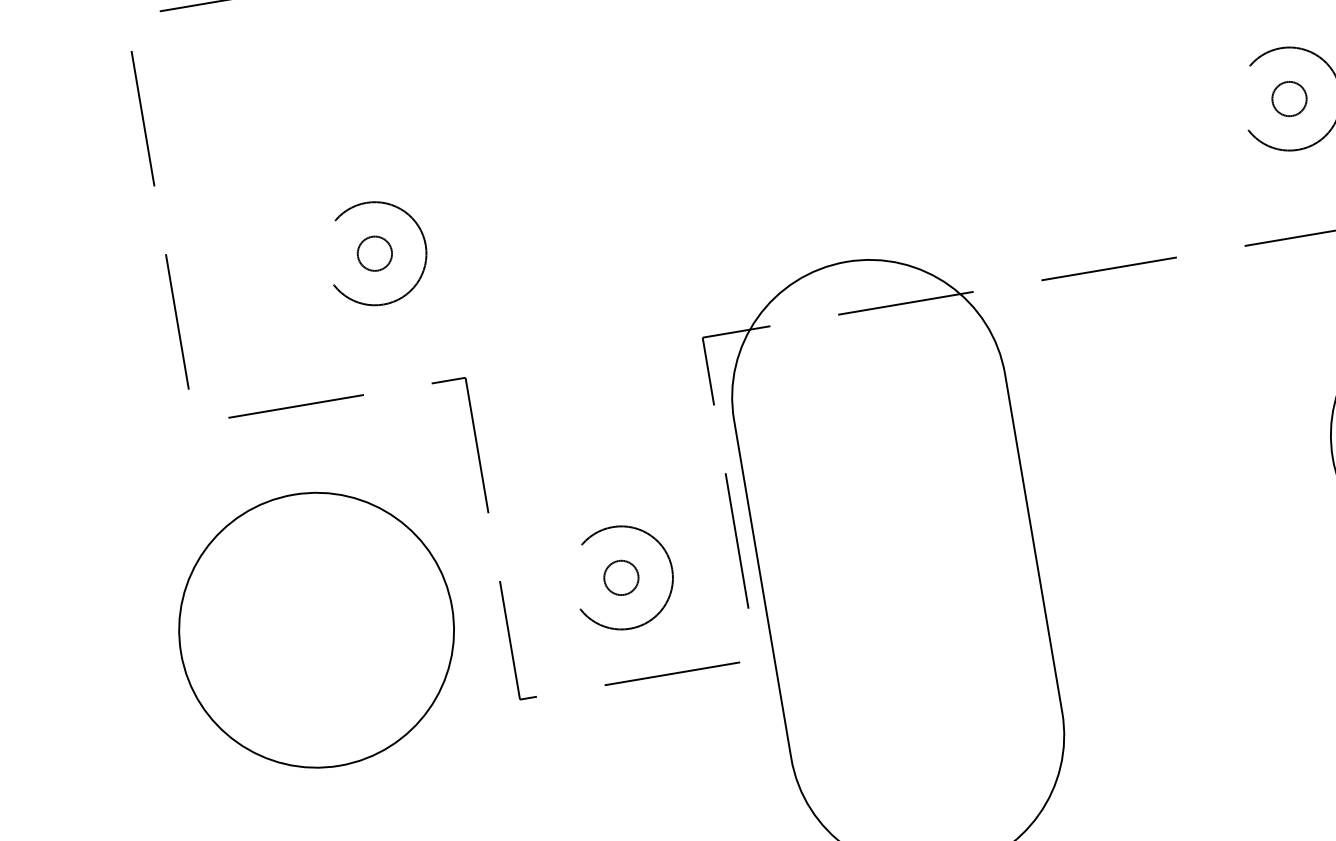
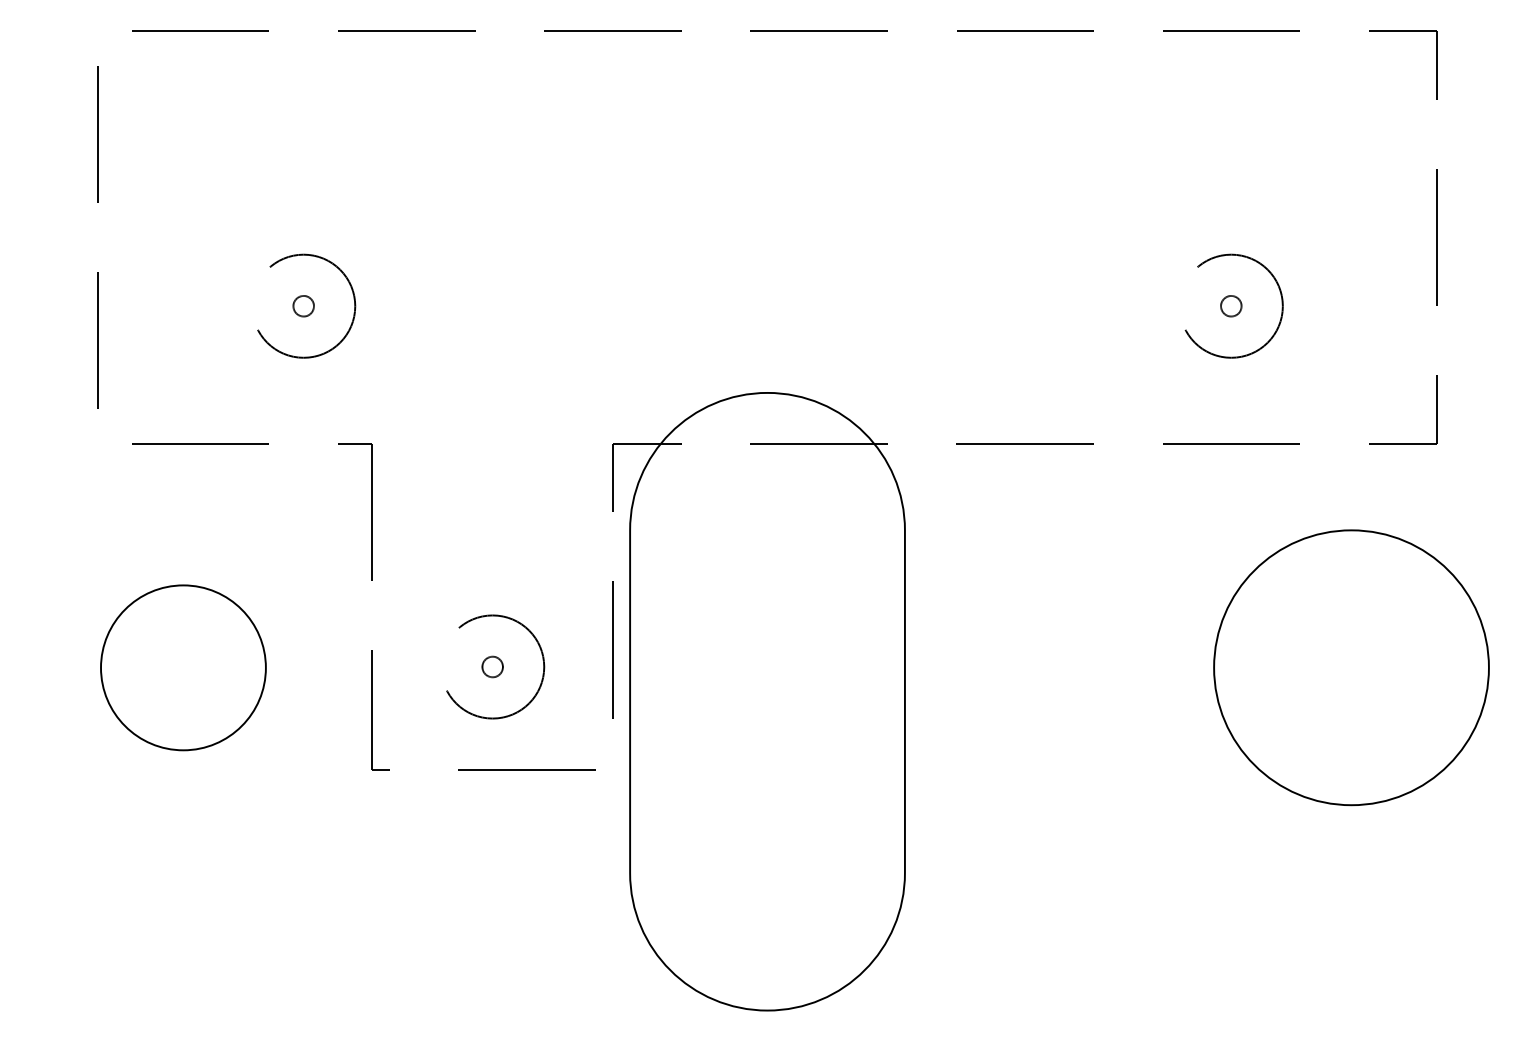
circle: (1289, 99) -> (1231, 306), size x0.6
circle: (374, 254) -> (303, 306), size x0.6
circle: (621, 577) -> (492, 666), size x0.6
circle: (316, 629) -> (183, 667), size x0.6

